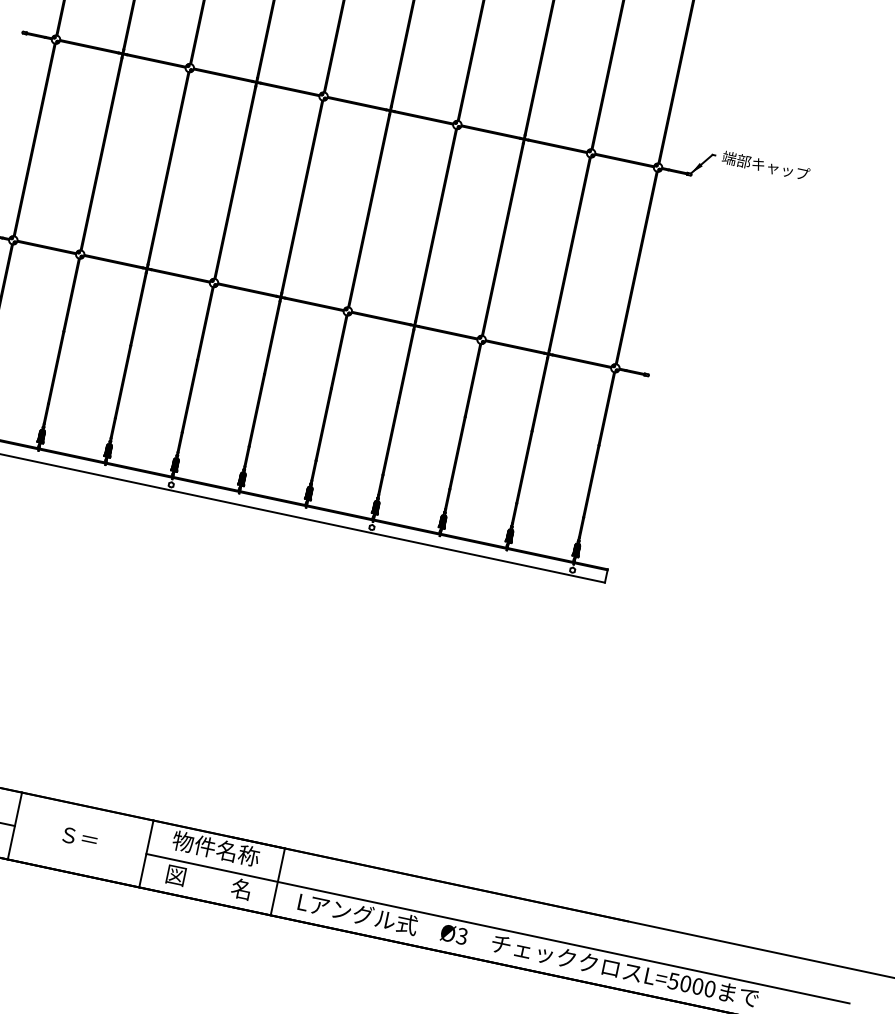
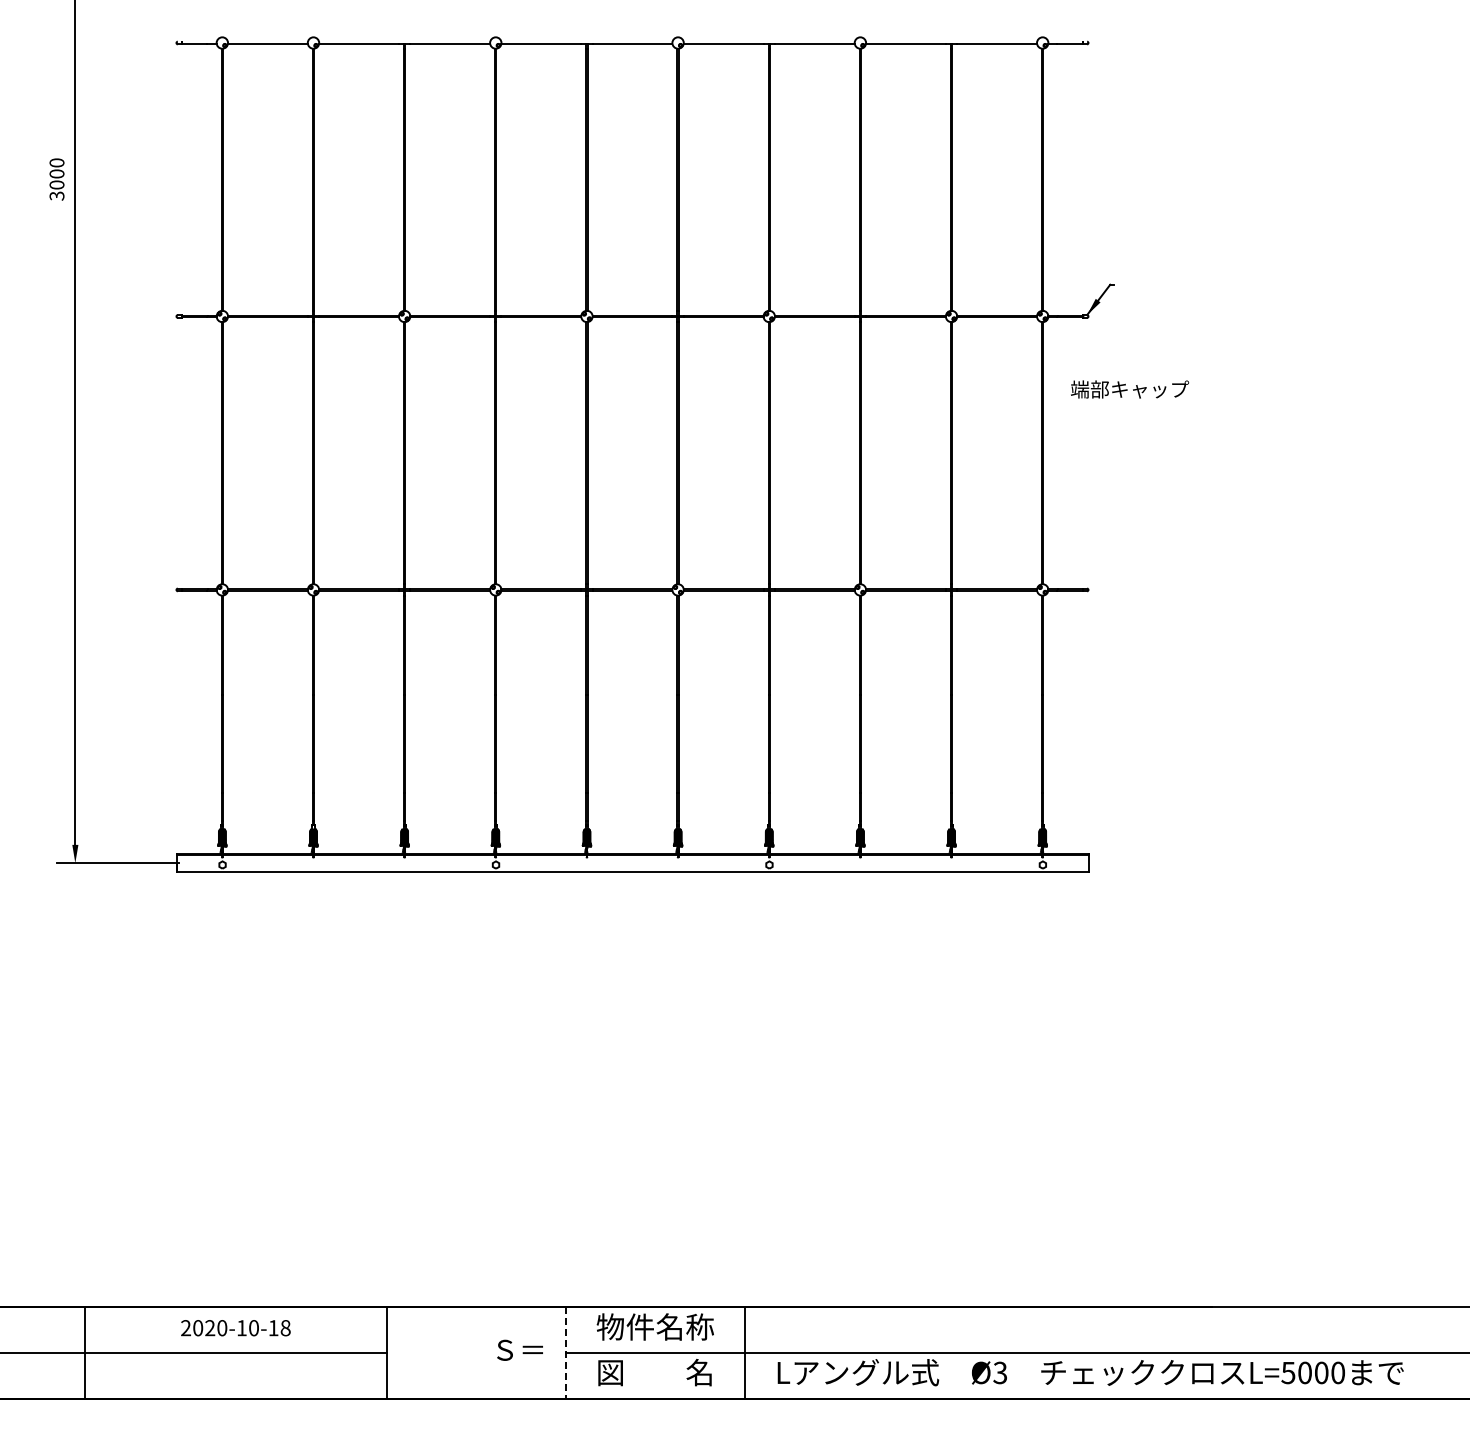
text: (766, 166) -> (1130, 389), moved
text: (79, 837) -> (519, 1349), moved
line: (146, 854) -> (565, 1353), solid -> dashed

